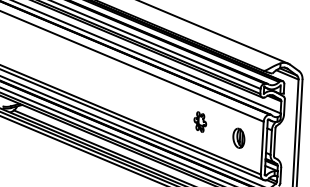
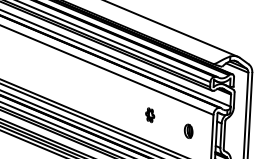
part: (200, 121) -> (150, 114), size x0.7
part: (238, 137) -> (188, 130), size x0.7

